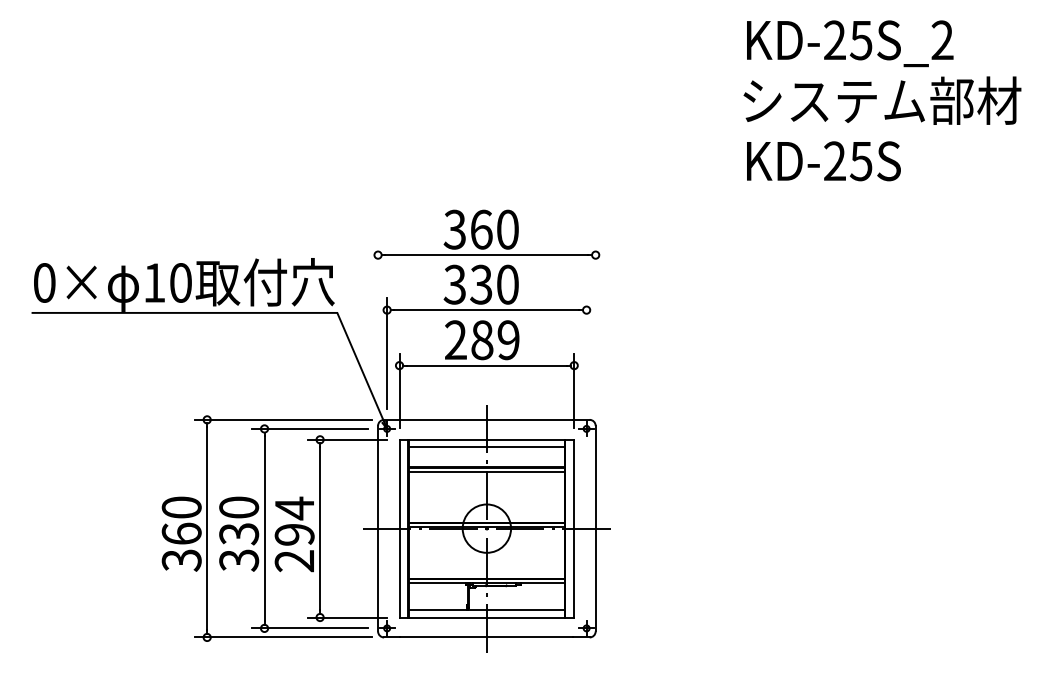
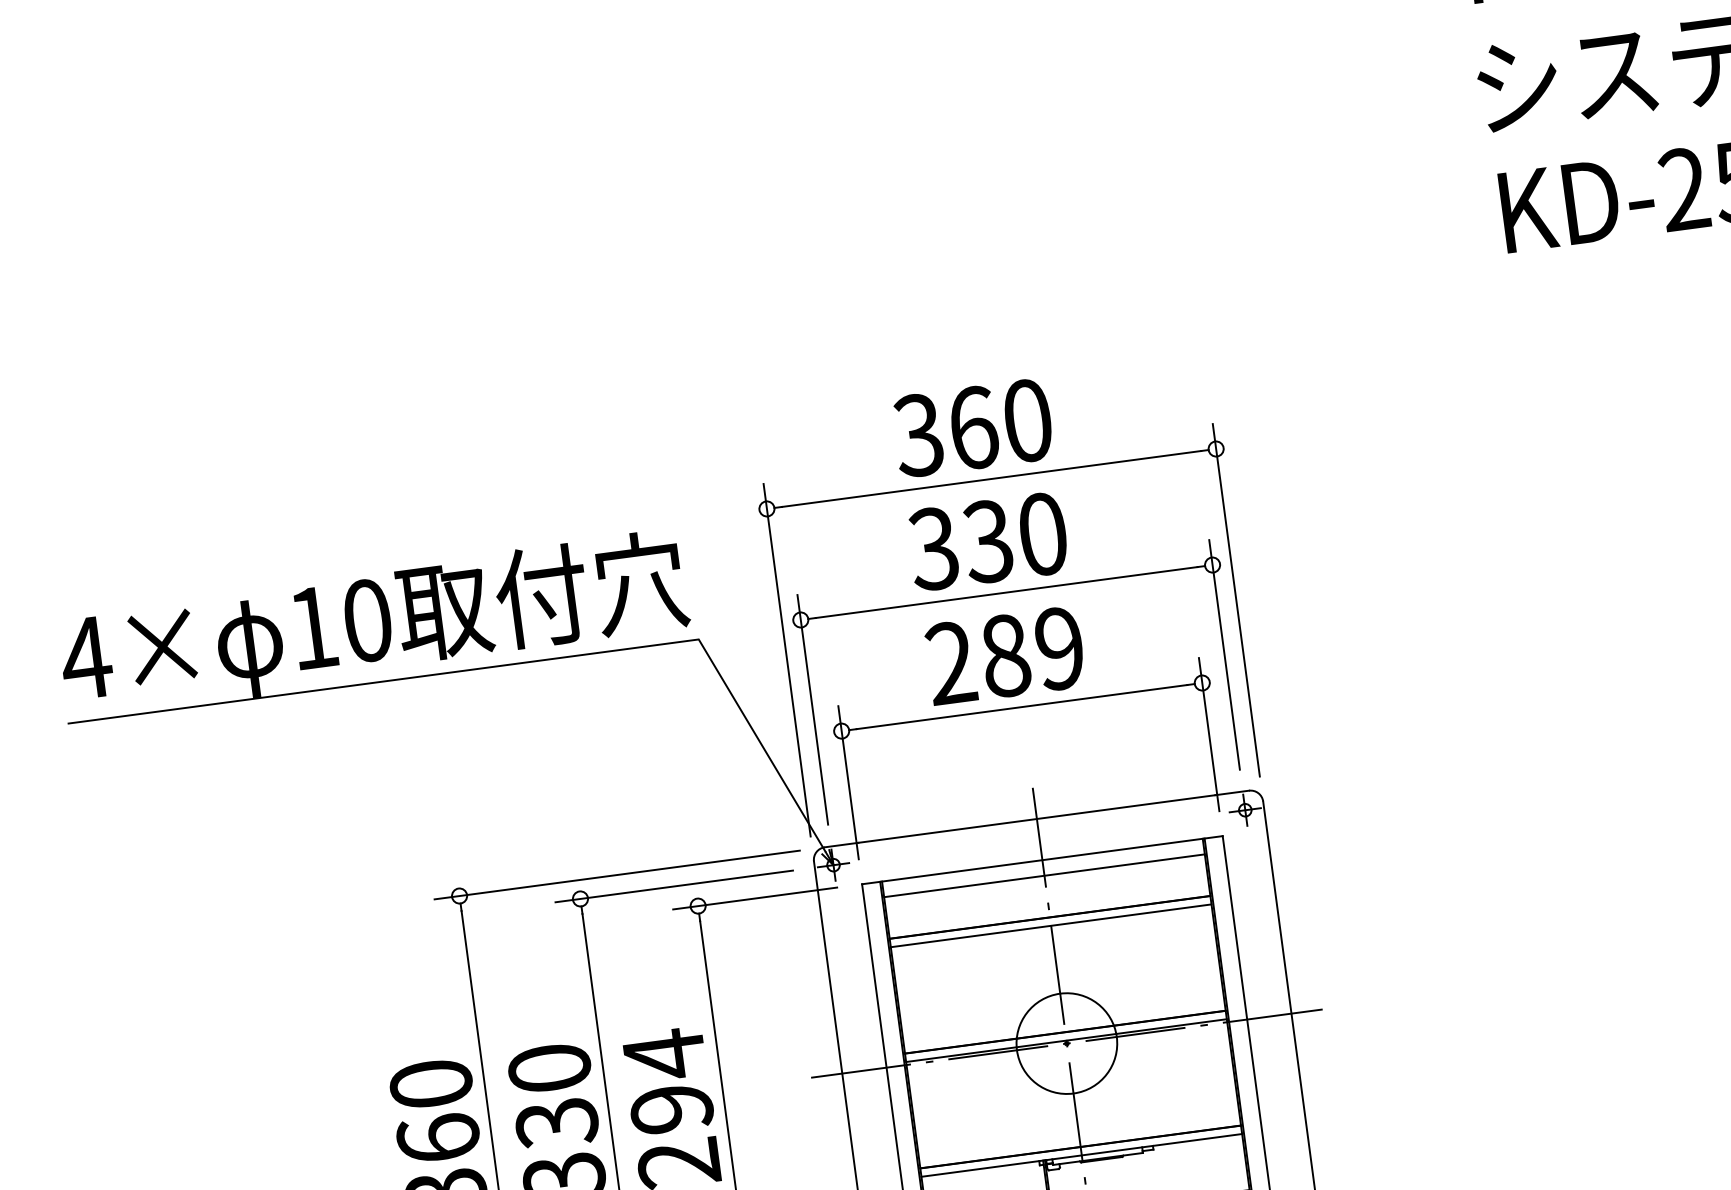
text: (44, 282) -> (85, 657), 0× -> 4×
line: (378, 328) -> (788, 660), added
line: (595, 328) -> (1235, 600), added
line: (586, 353) -> (1224, 654), added

